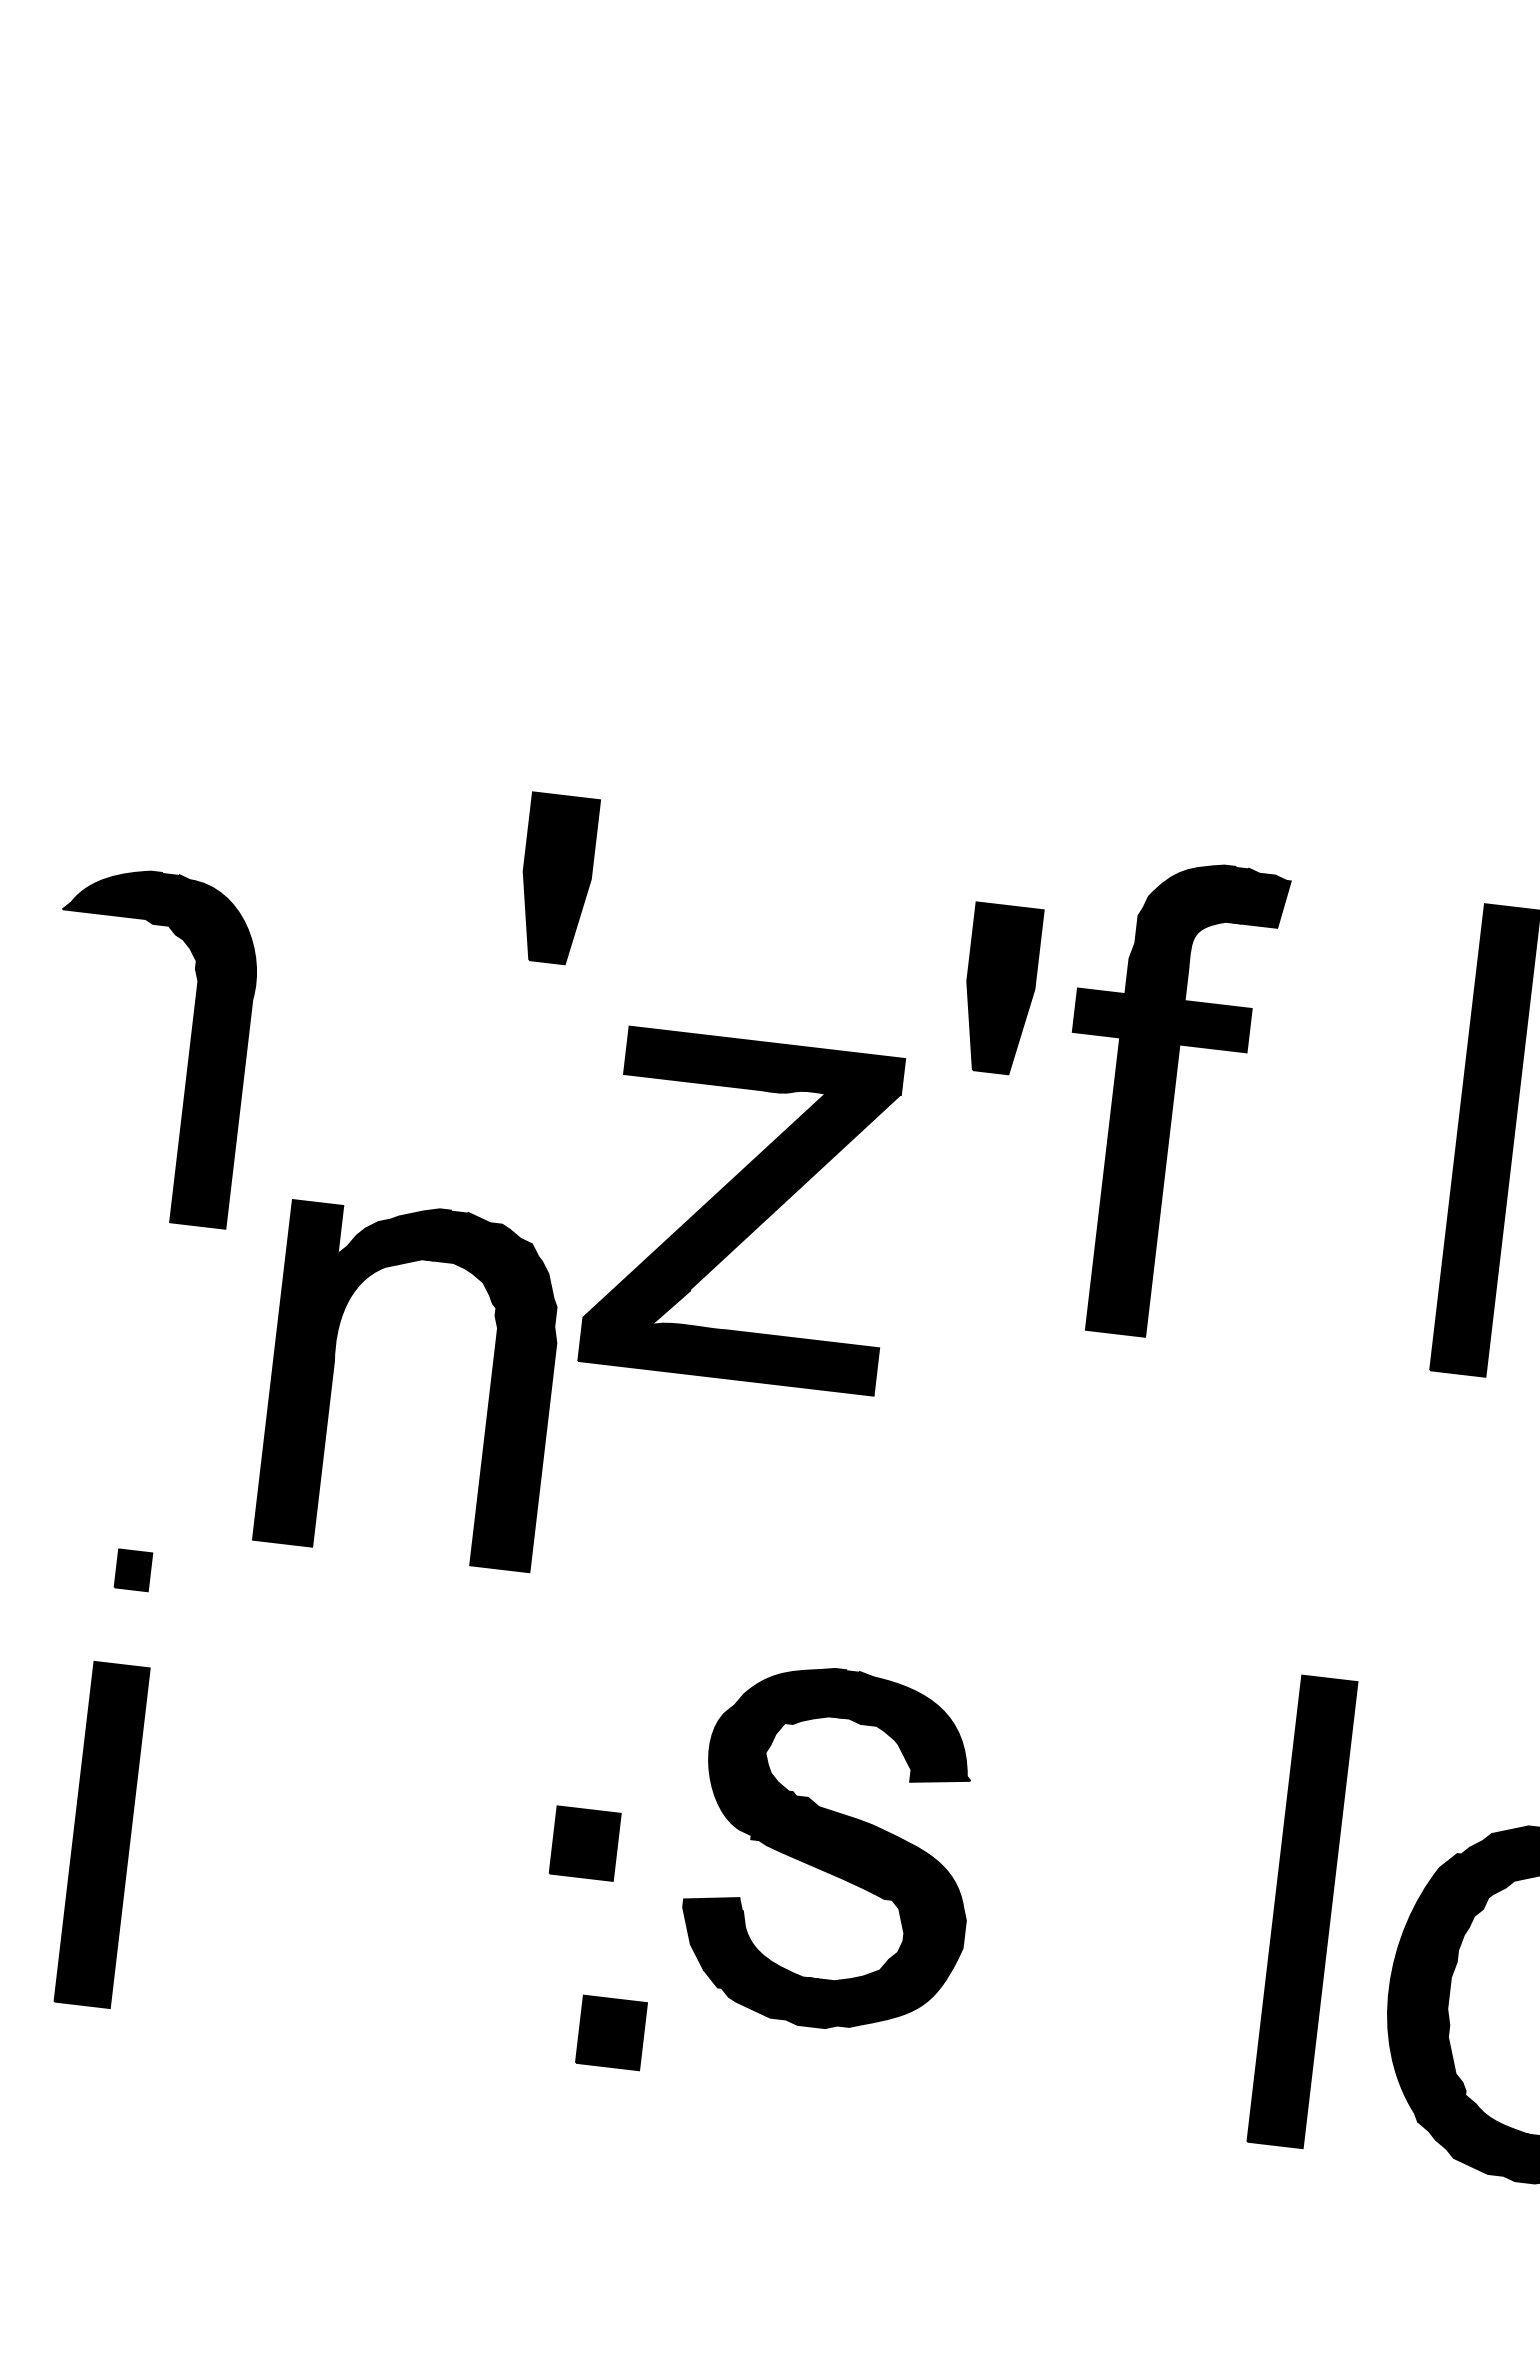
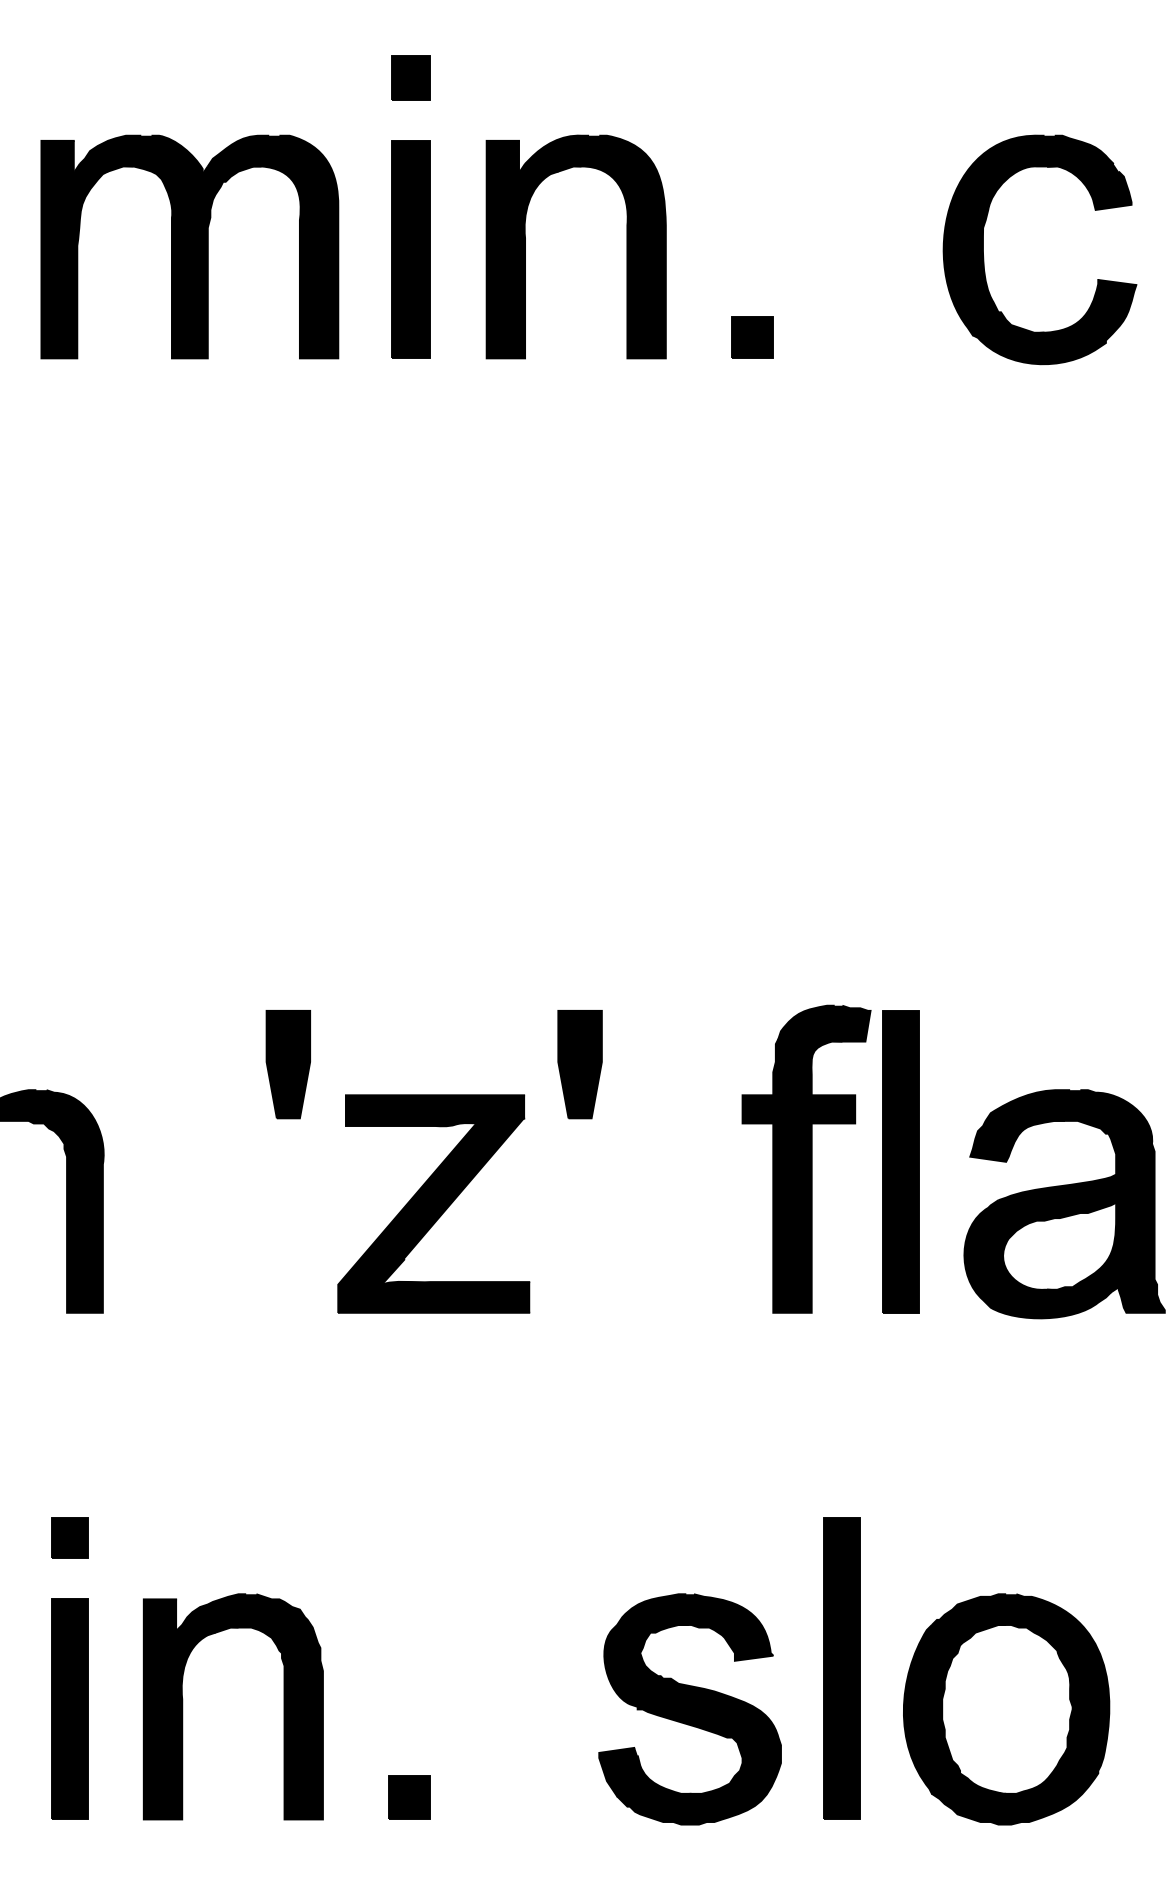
part: (999, 989) -> (579, 1064), moved
part: (1165, 1097) -> (806, 1158), moved
part: (745, 1209) -> (433, 1203), moved
part: (334, 1372) -> (183, 1706), moved
part: (133, 1569) -> (69, 1537), size x1.67
part: (584, 1843) -> (378, 1678), removed
part: (831, 1848) -> (689, 1709), moved

